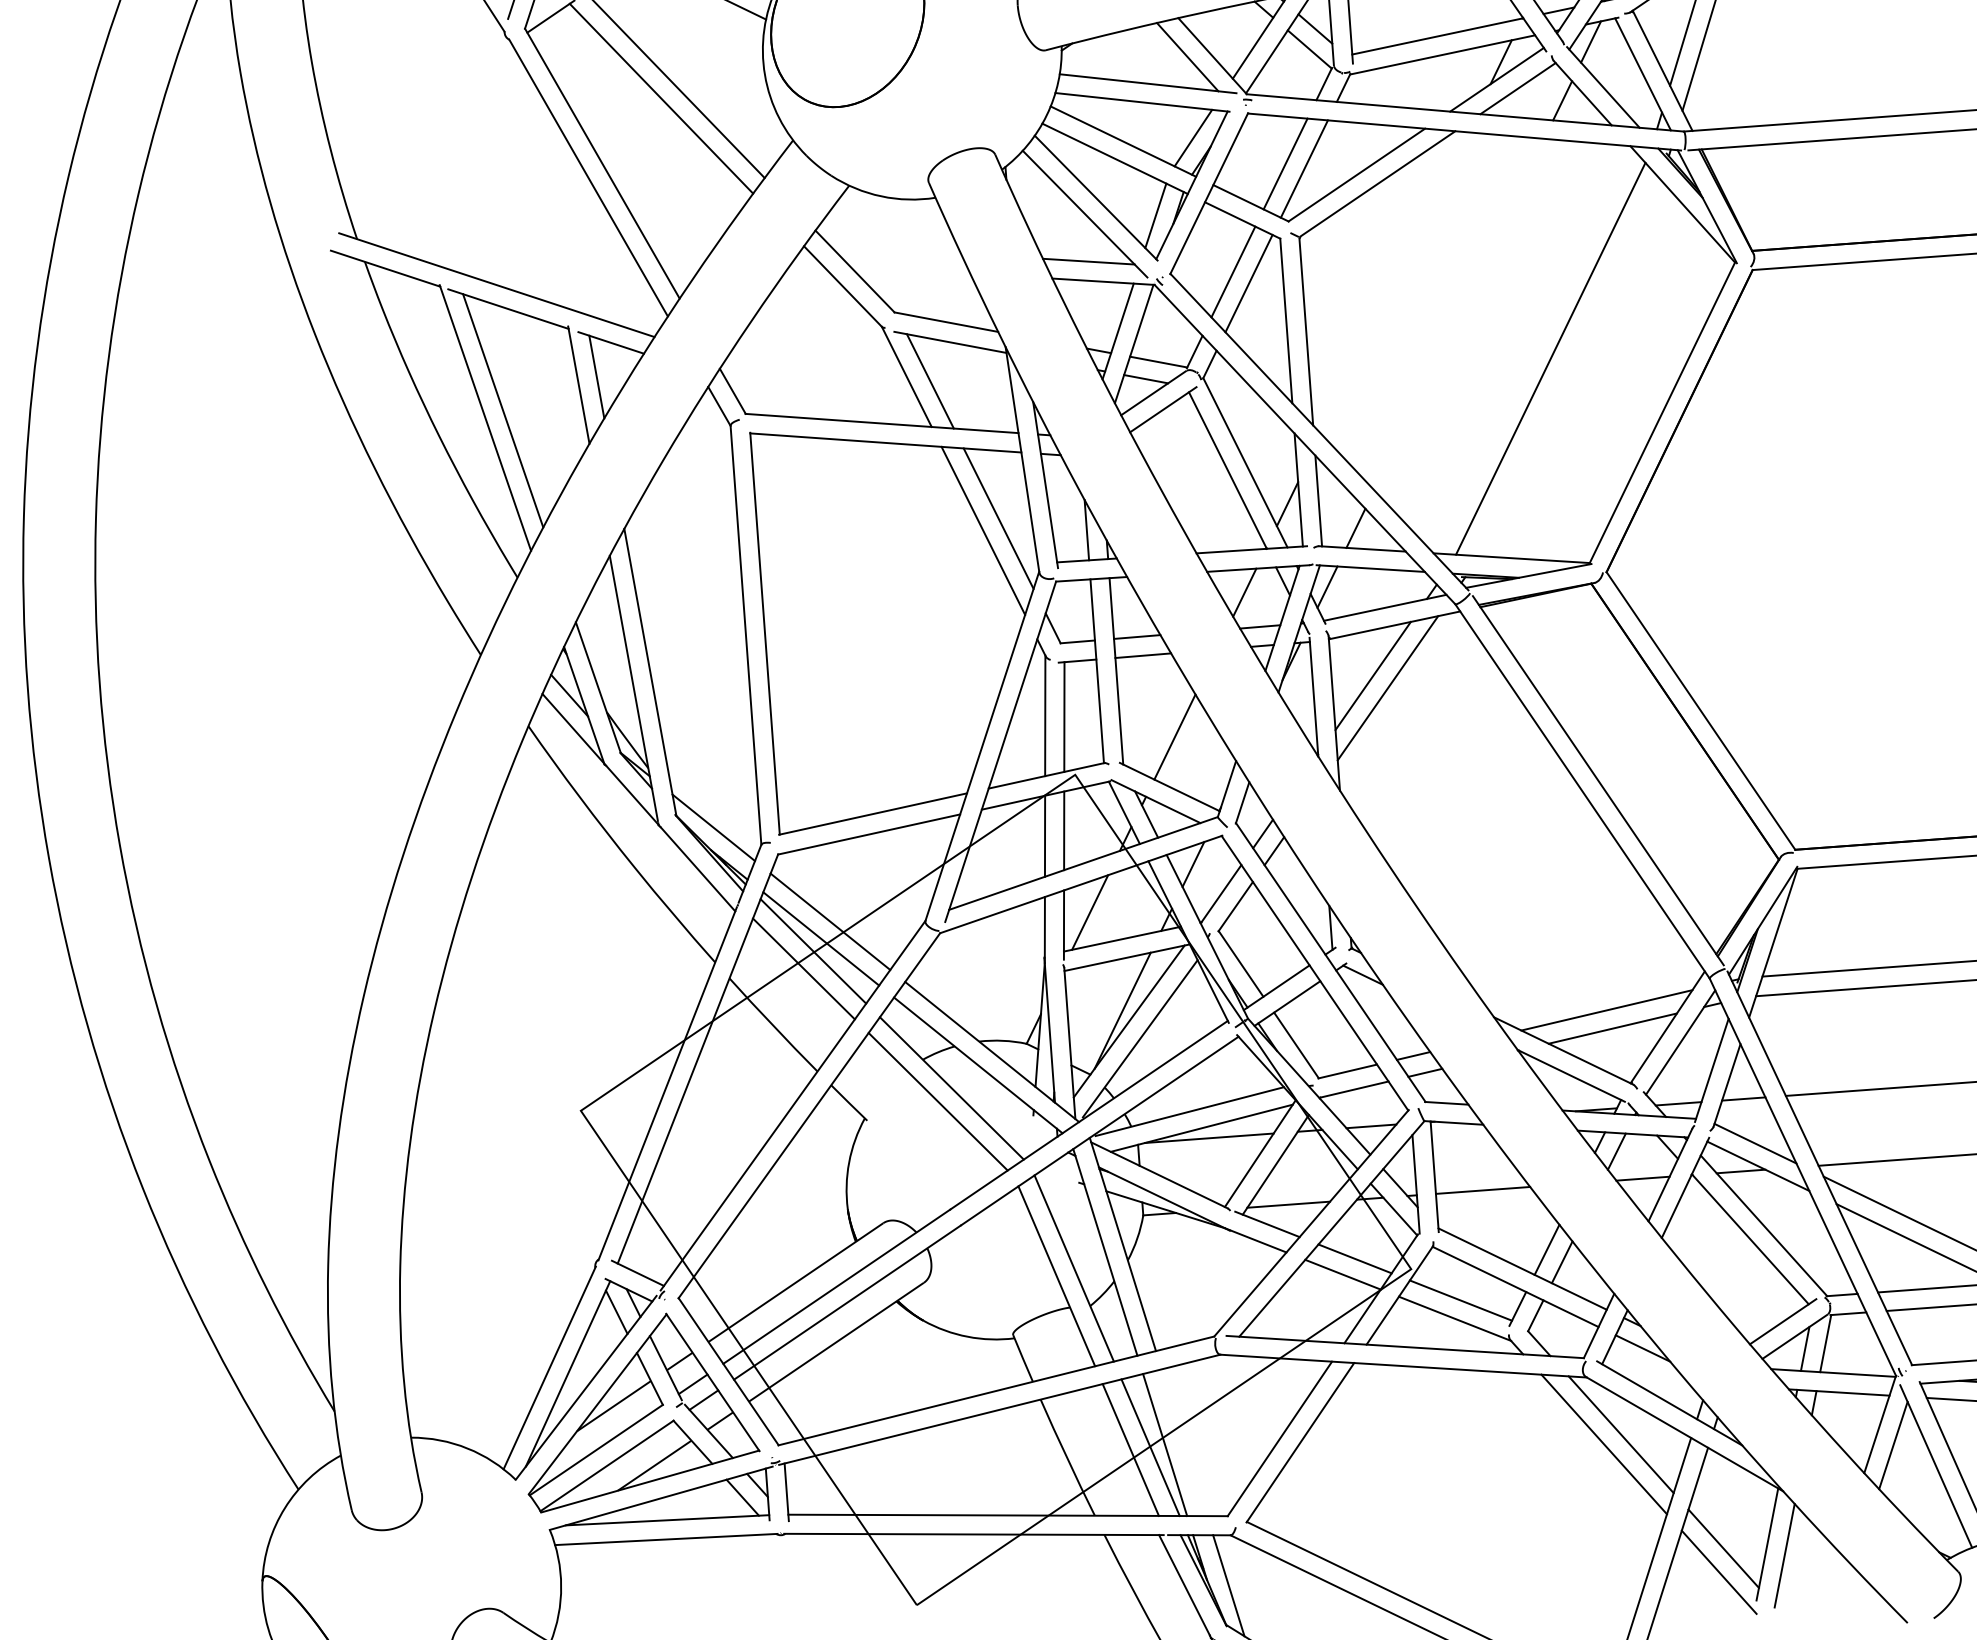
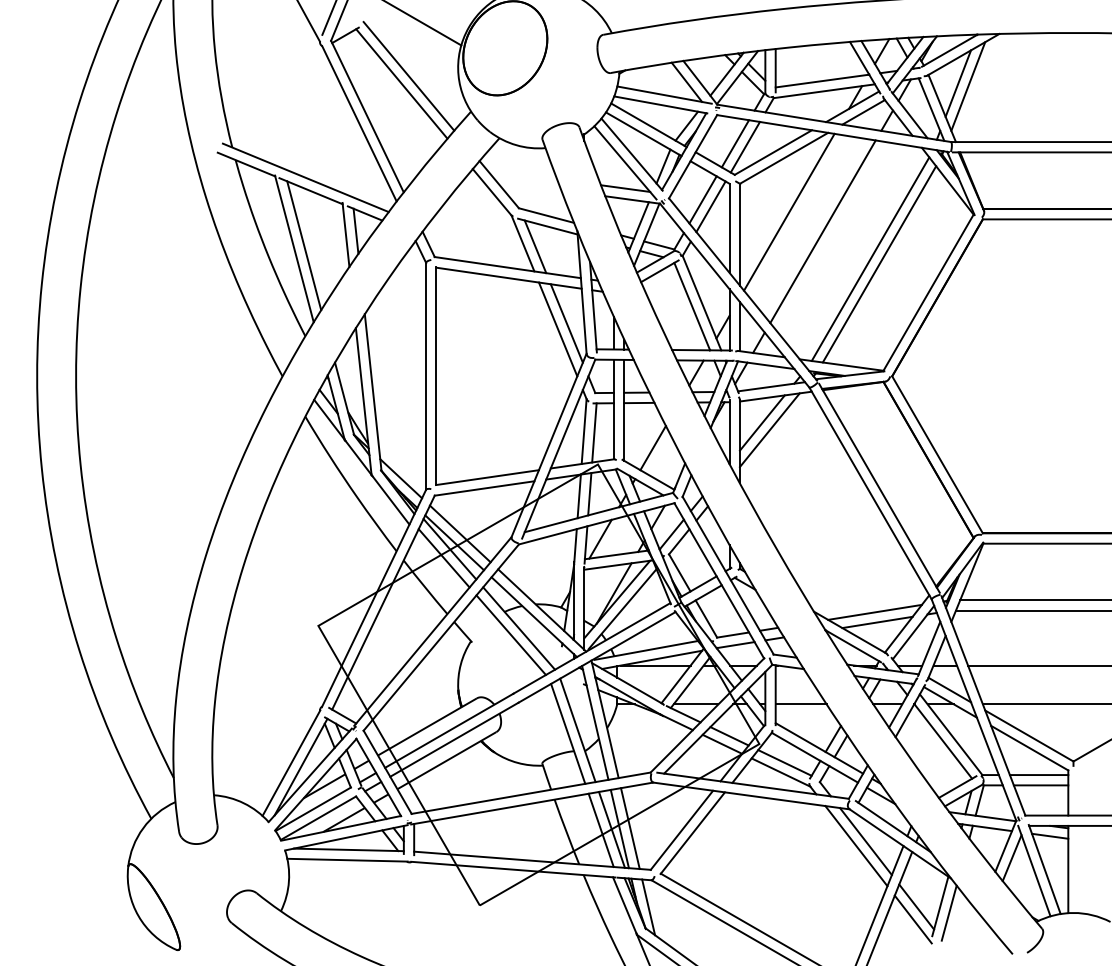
line: (1394, 281) -> (789, 211), added
line: (1458, 314) -> (822, 231), added
line: (1567, 367) -> (879, 264), added
line: (1184, 1442) -> (630, 828), added

